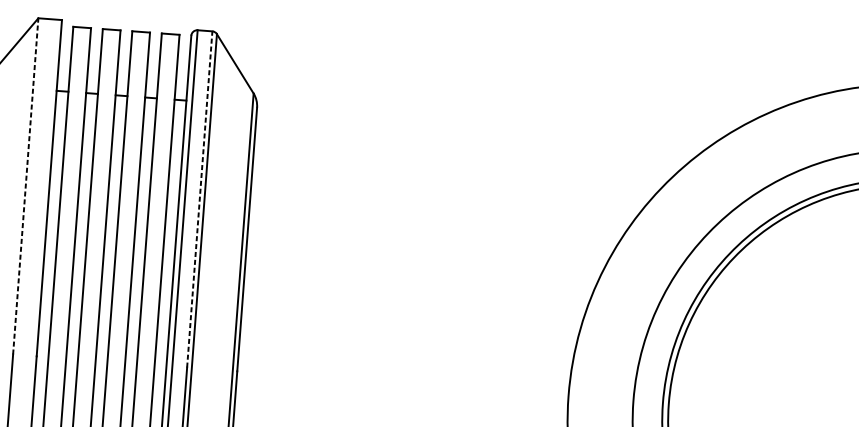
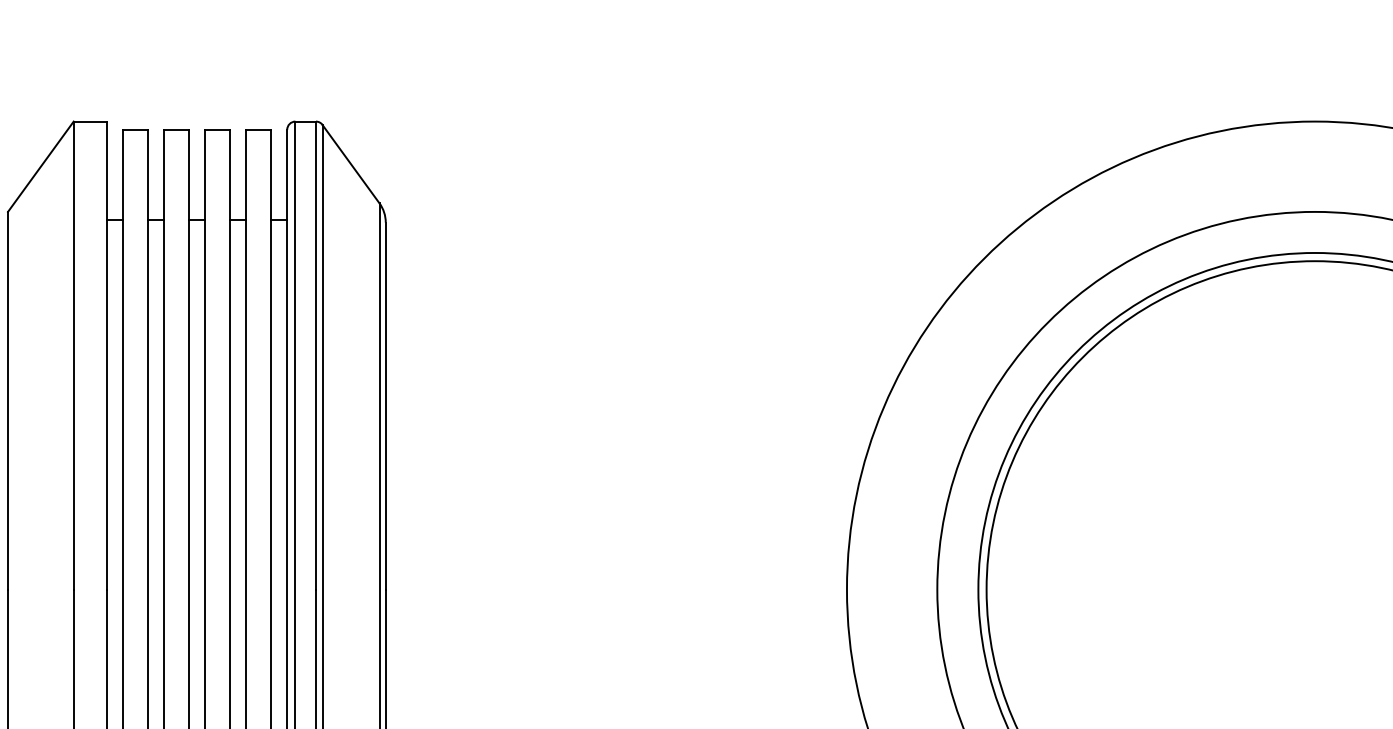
line: (25, 186) -> (73, 355), dashed -> solid
line: (199, 199) -> (315, 355), dashed -> solid

